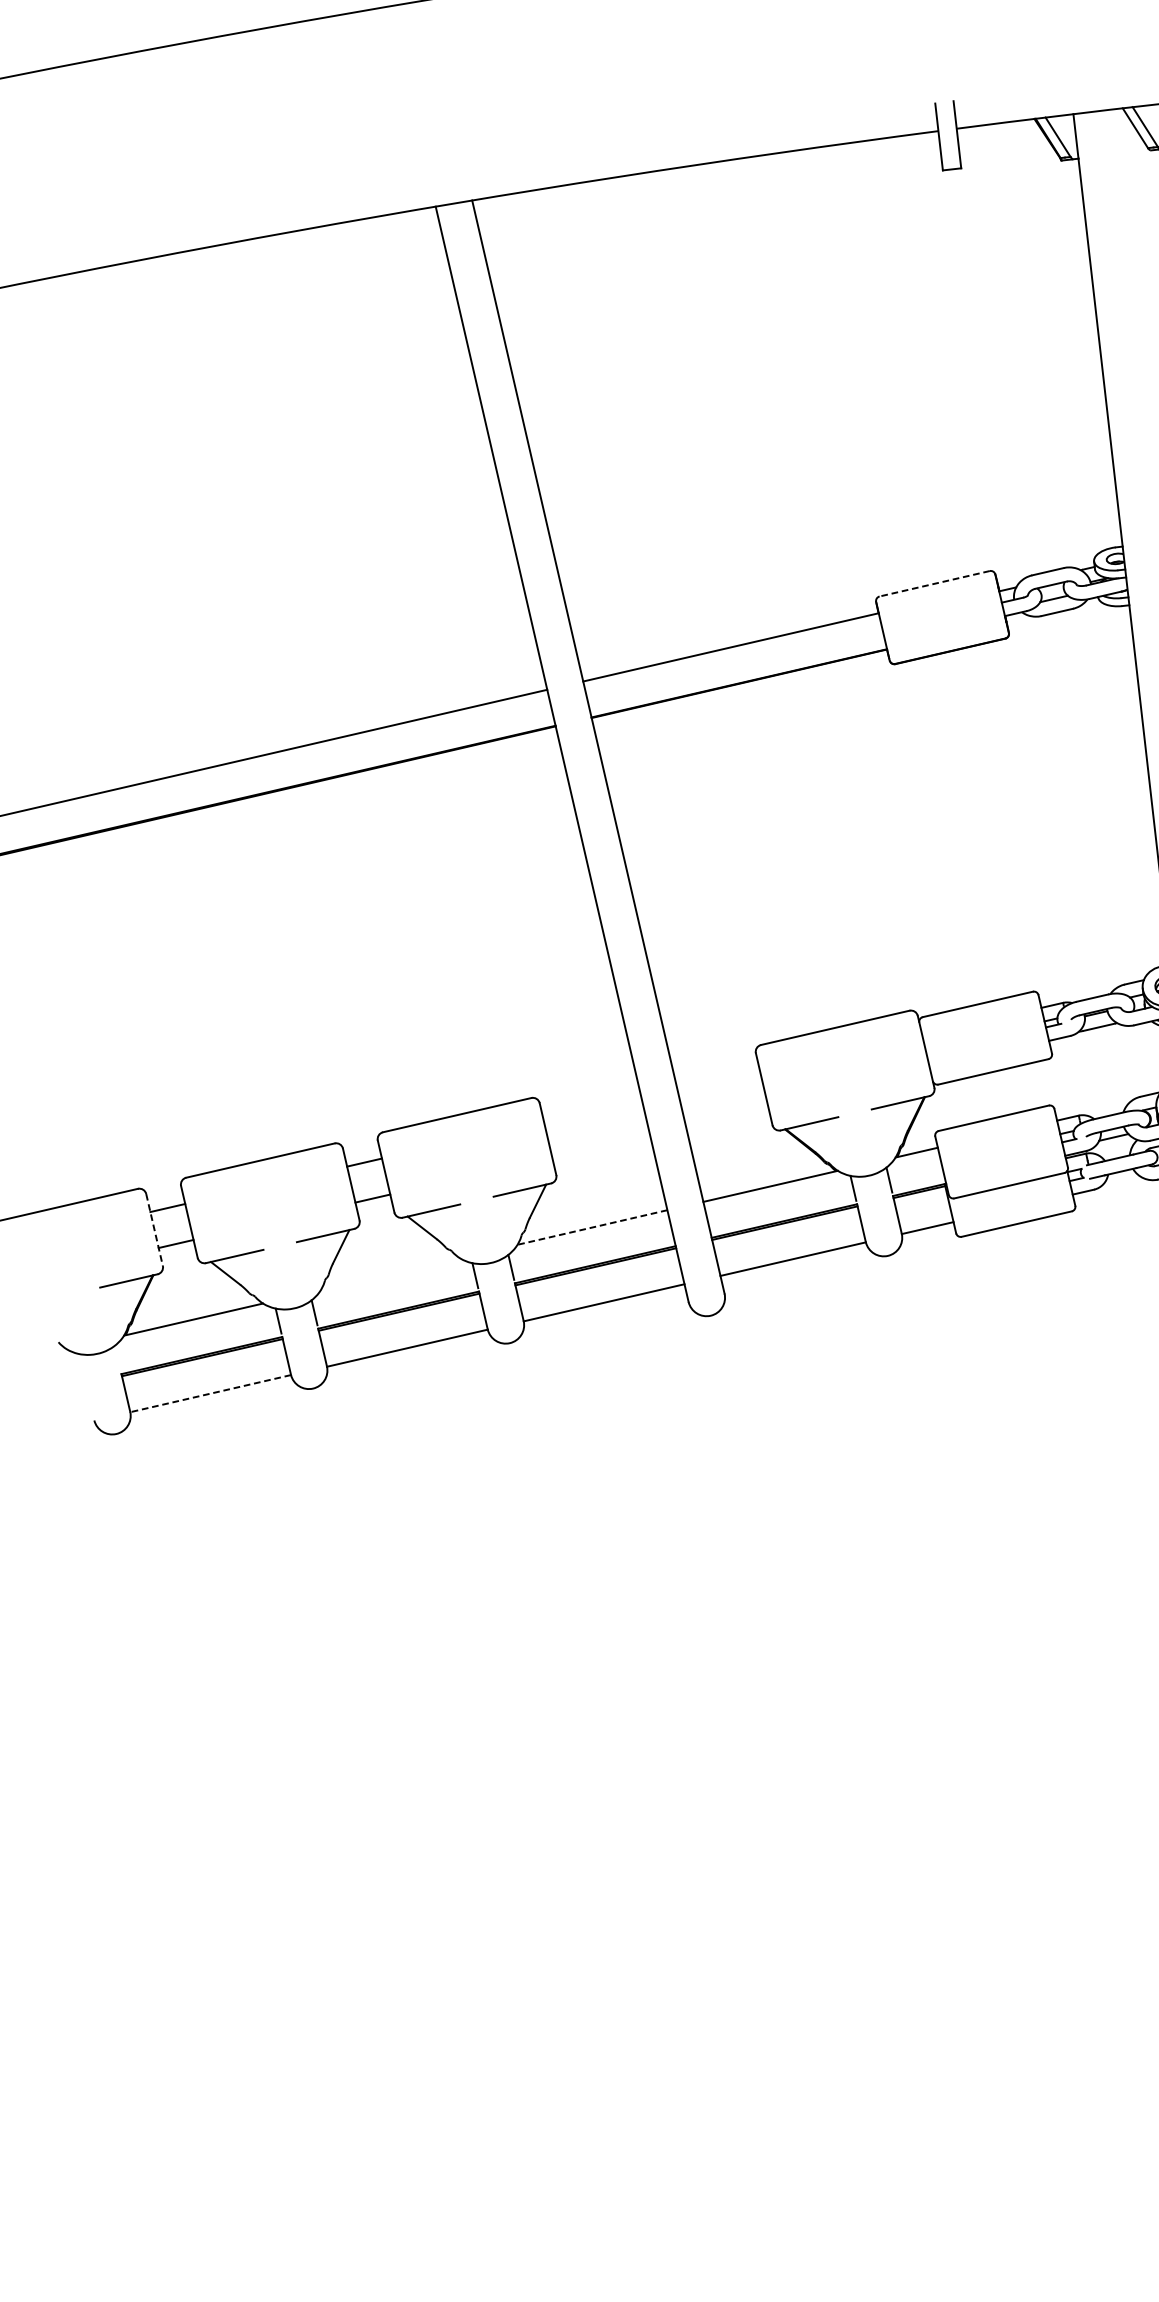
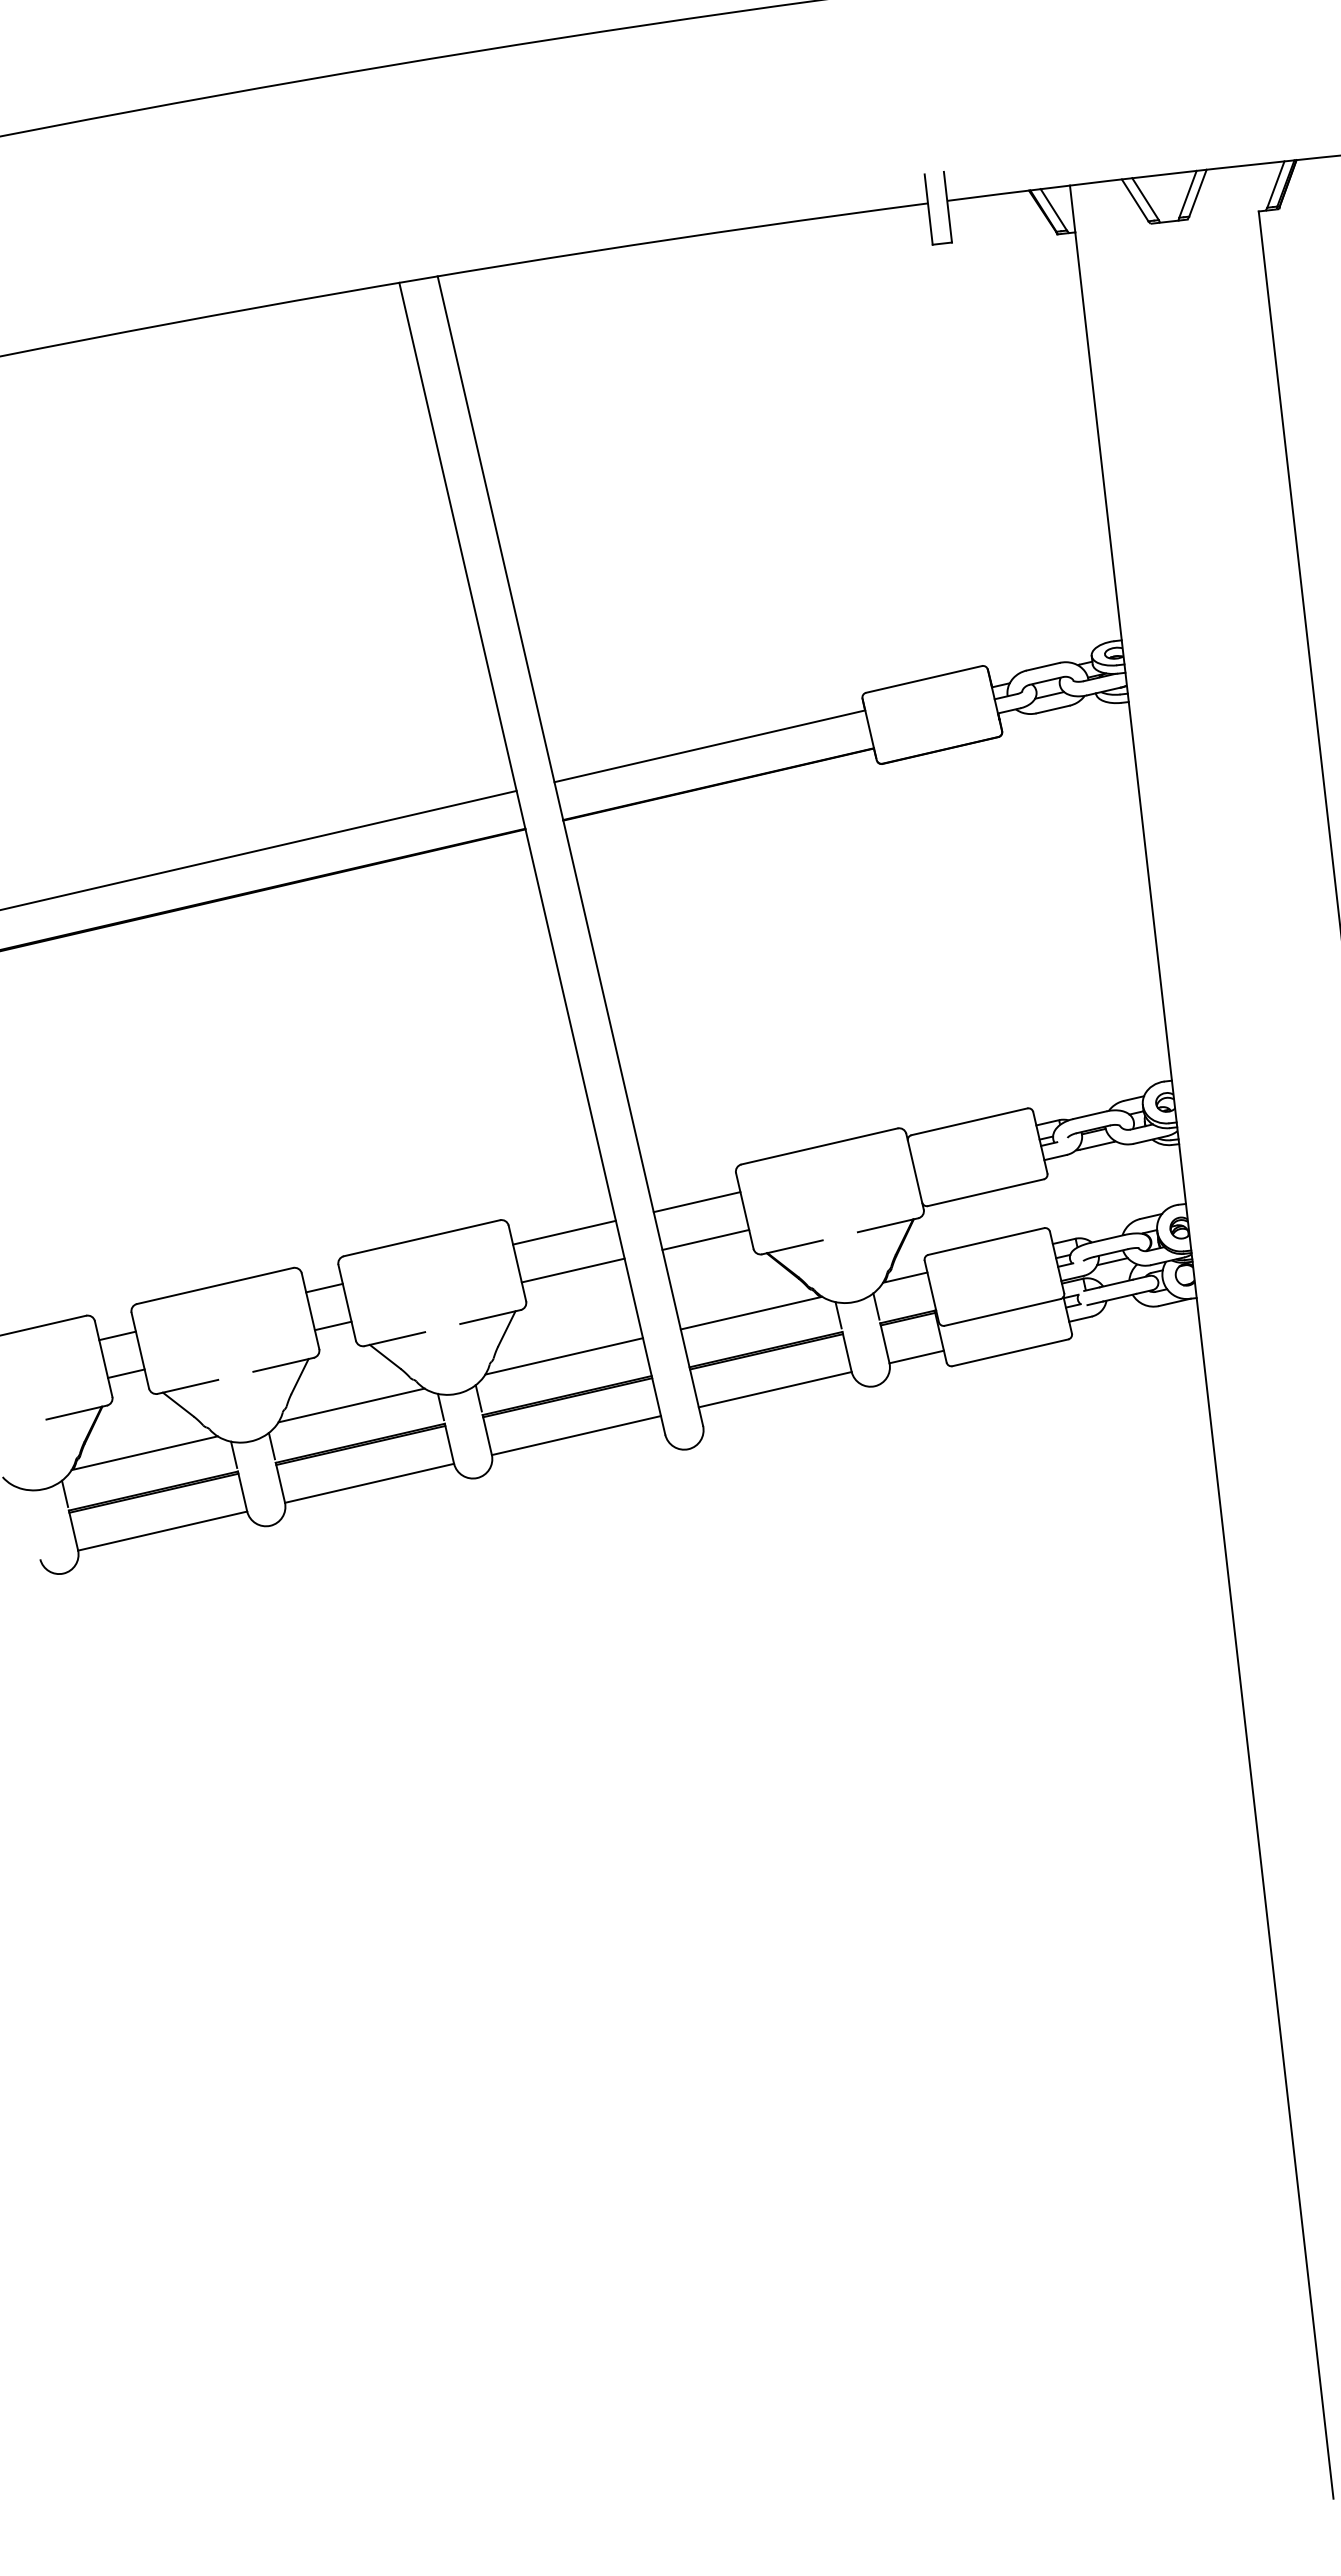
line: (934, 583) -> (923, 679), dashed -> solid
line: (718, 1081) -> (696, 1202), added
line: (592, 1109) -> (564, 1232), added
line: (726, 1116) -> (705, 1239), added
line: (600, 1145) -> (572, 1270), added
line: (592, 1227) -> (564, 1356), dashed -> solid
line: (154, 1230) -> (103, 1359), dashed -> solid
line: (390, 1274) -> (351, 1405), added
line: (118, 1357) -> (65, 1493), added
line: (210, 1394) -> (162, 1531), dashed -> solid

